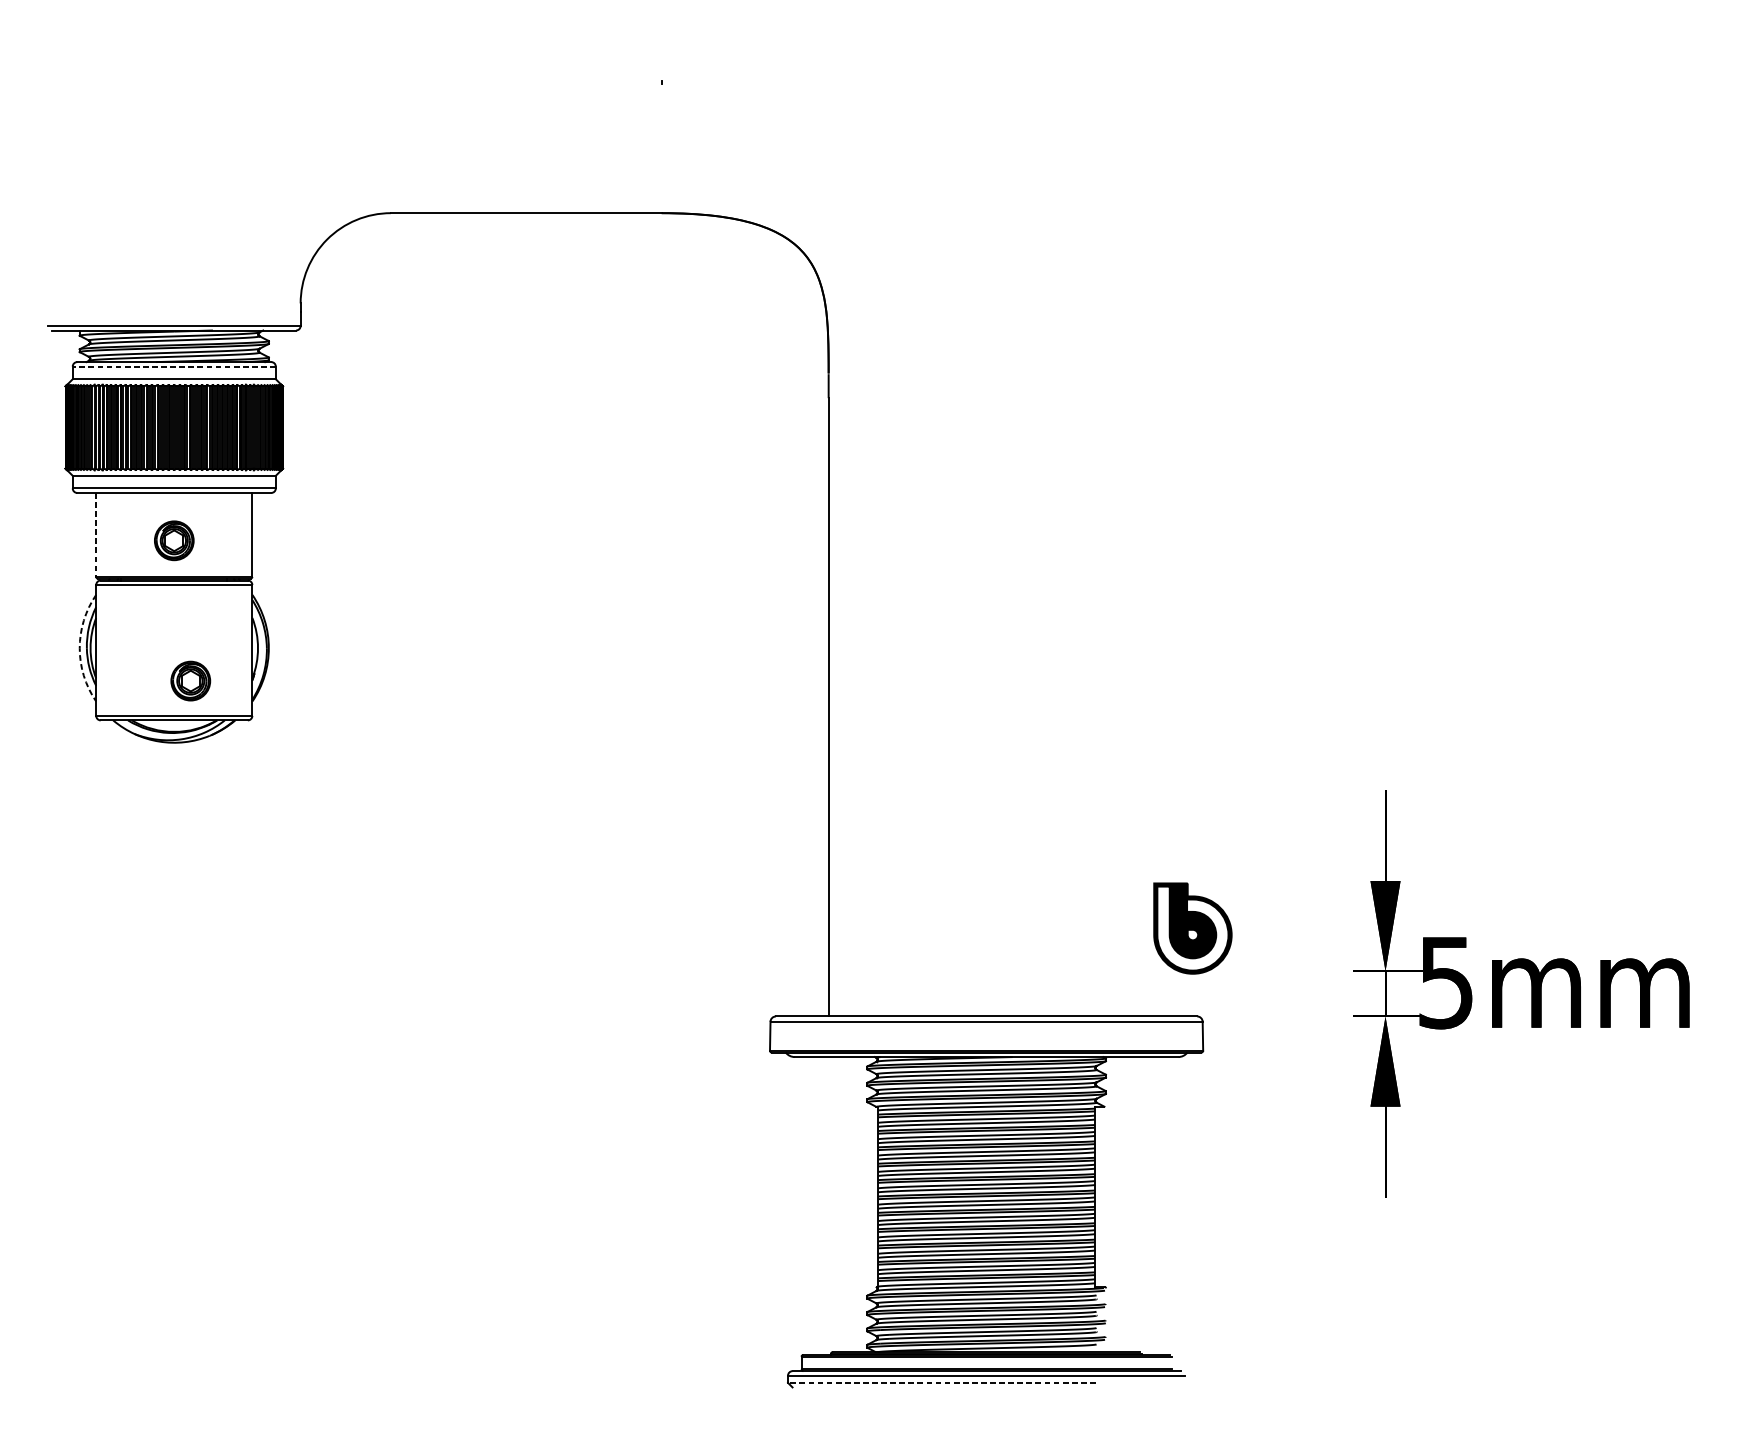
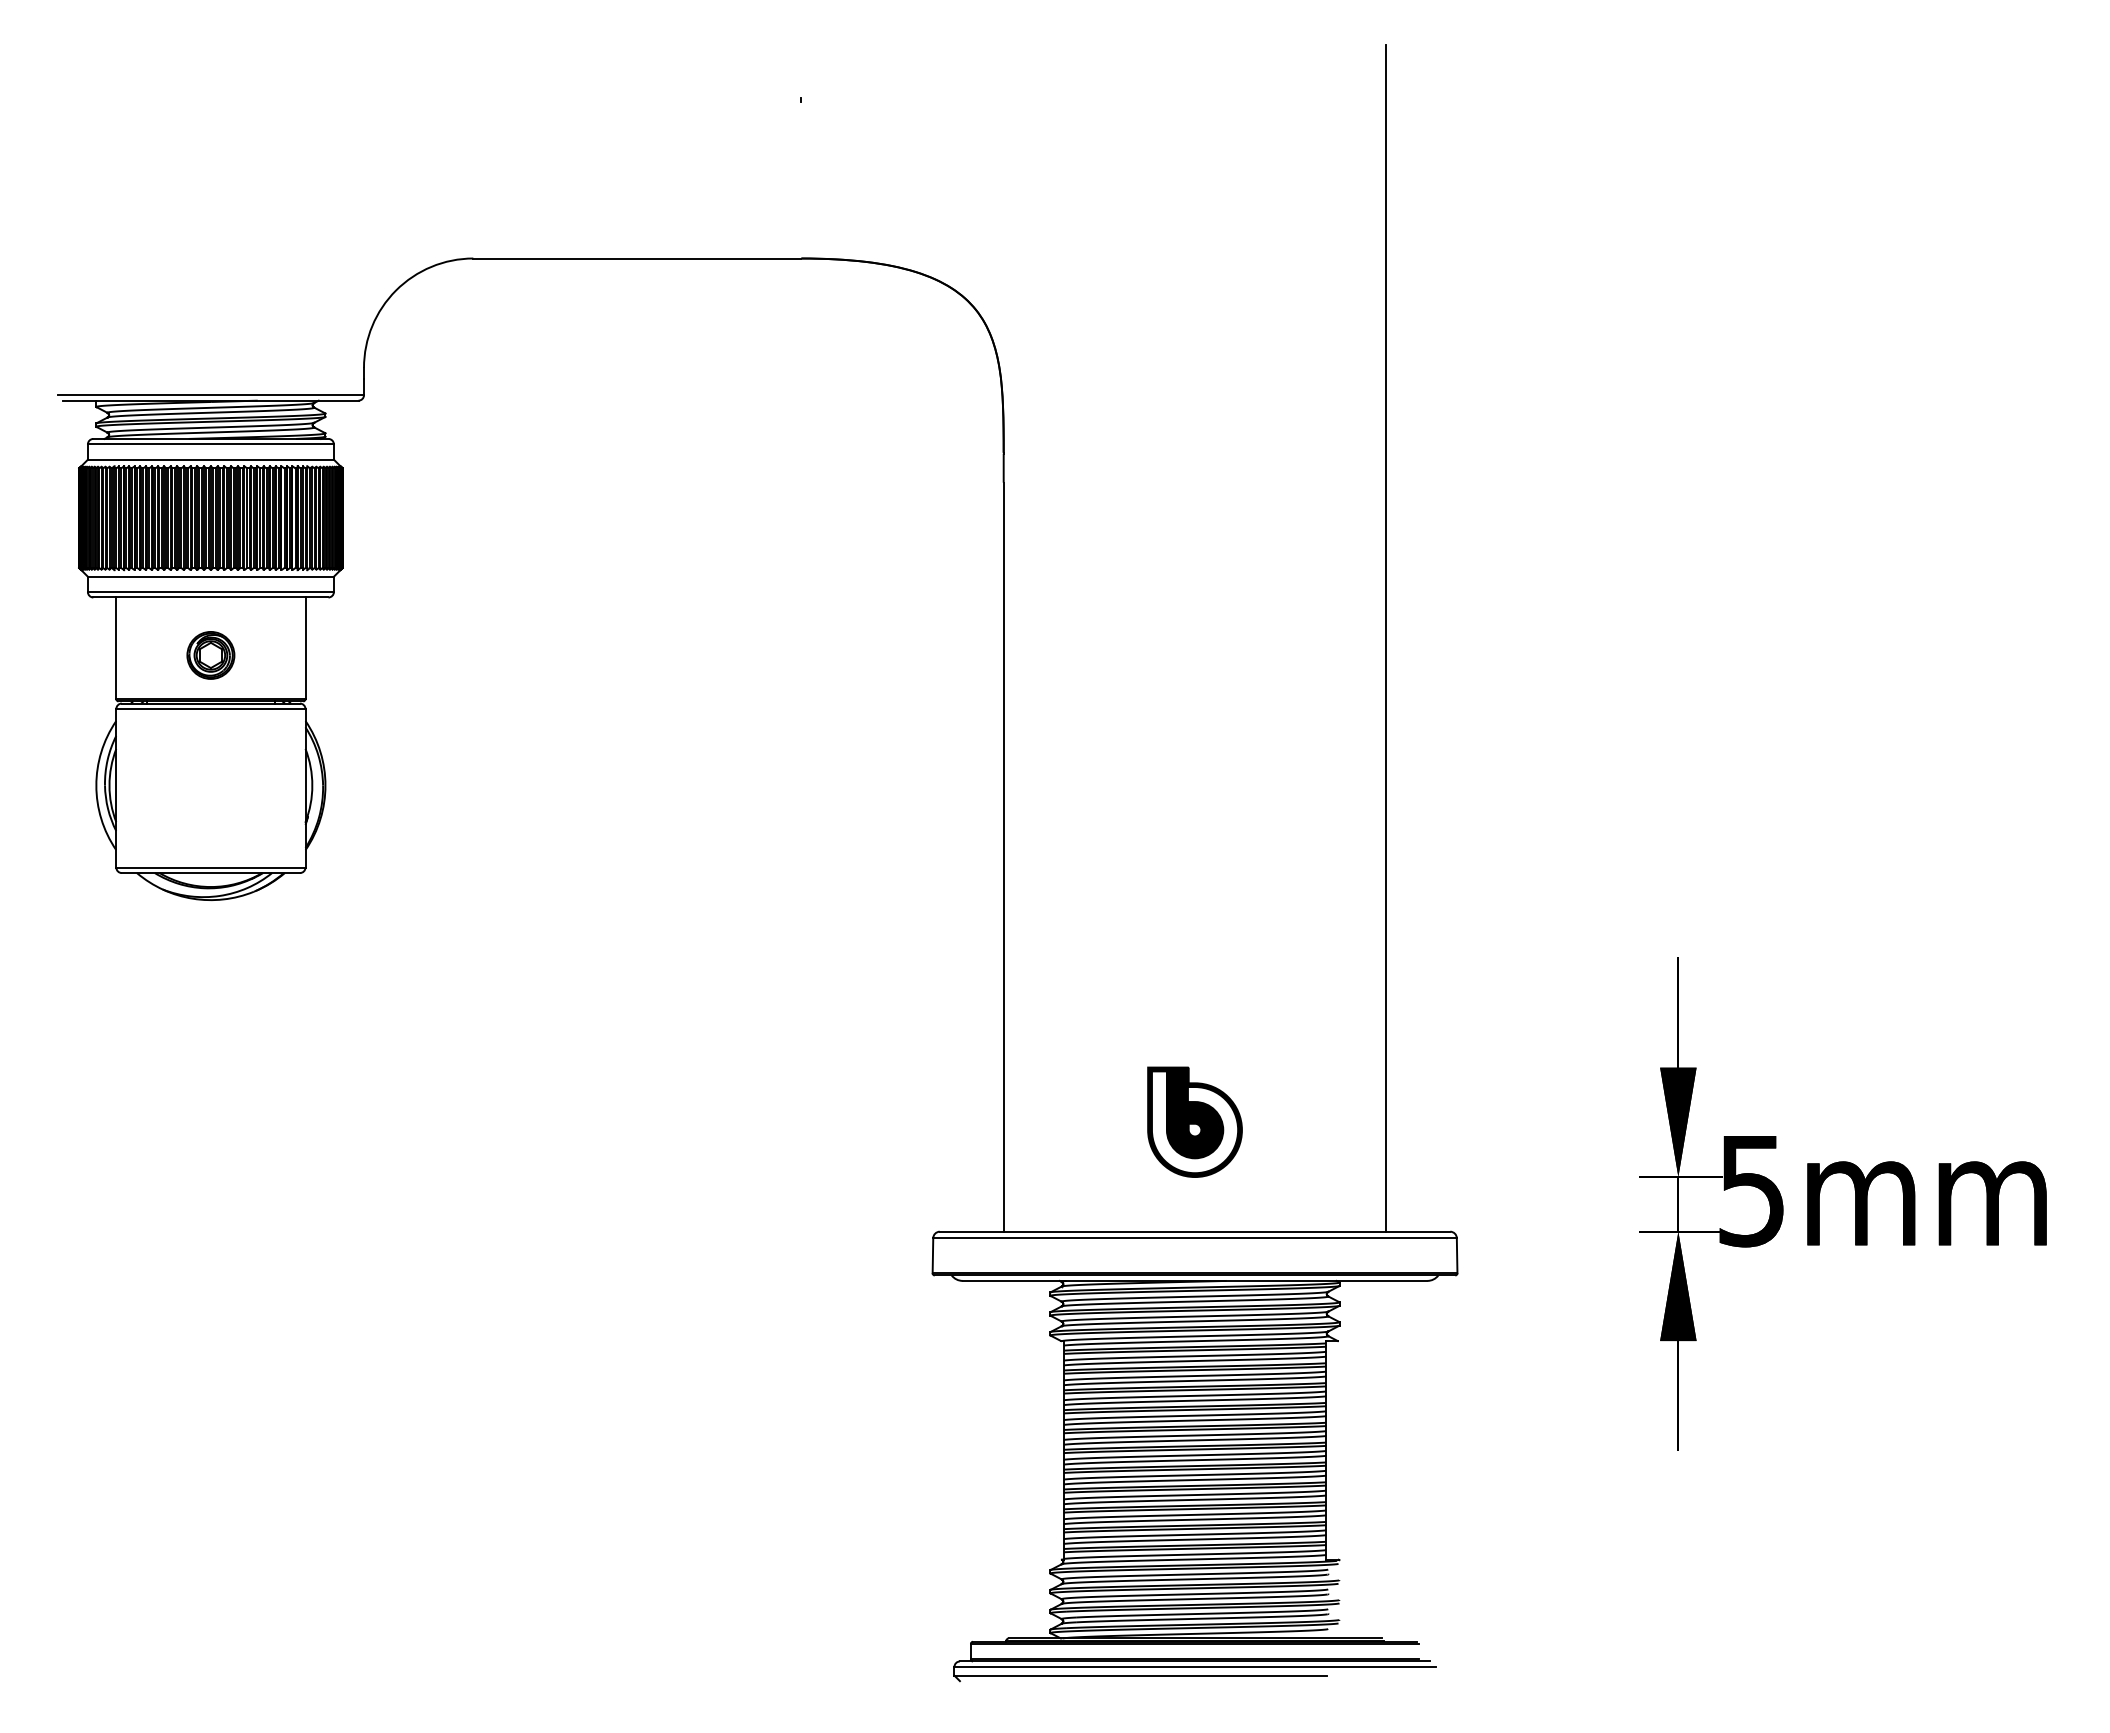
line: (173, 366) -> (210, 444), dashed -> solid
line: (1144, 526) -> (1386, 638), added
line: (96, 535) -> (116, 648), dashed -> solid
arc: (79, 648) -> (96, 785), dashed -> solid
part: (190, 681) -> (230, 825), removed
part: (1192, 927) -> (1194, 1121), moved
line: (941, 1382) -> (1140, 1675), dashed -> solid

